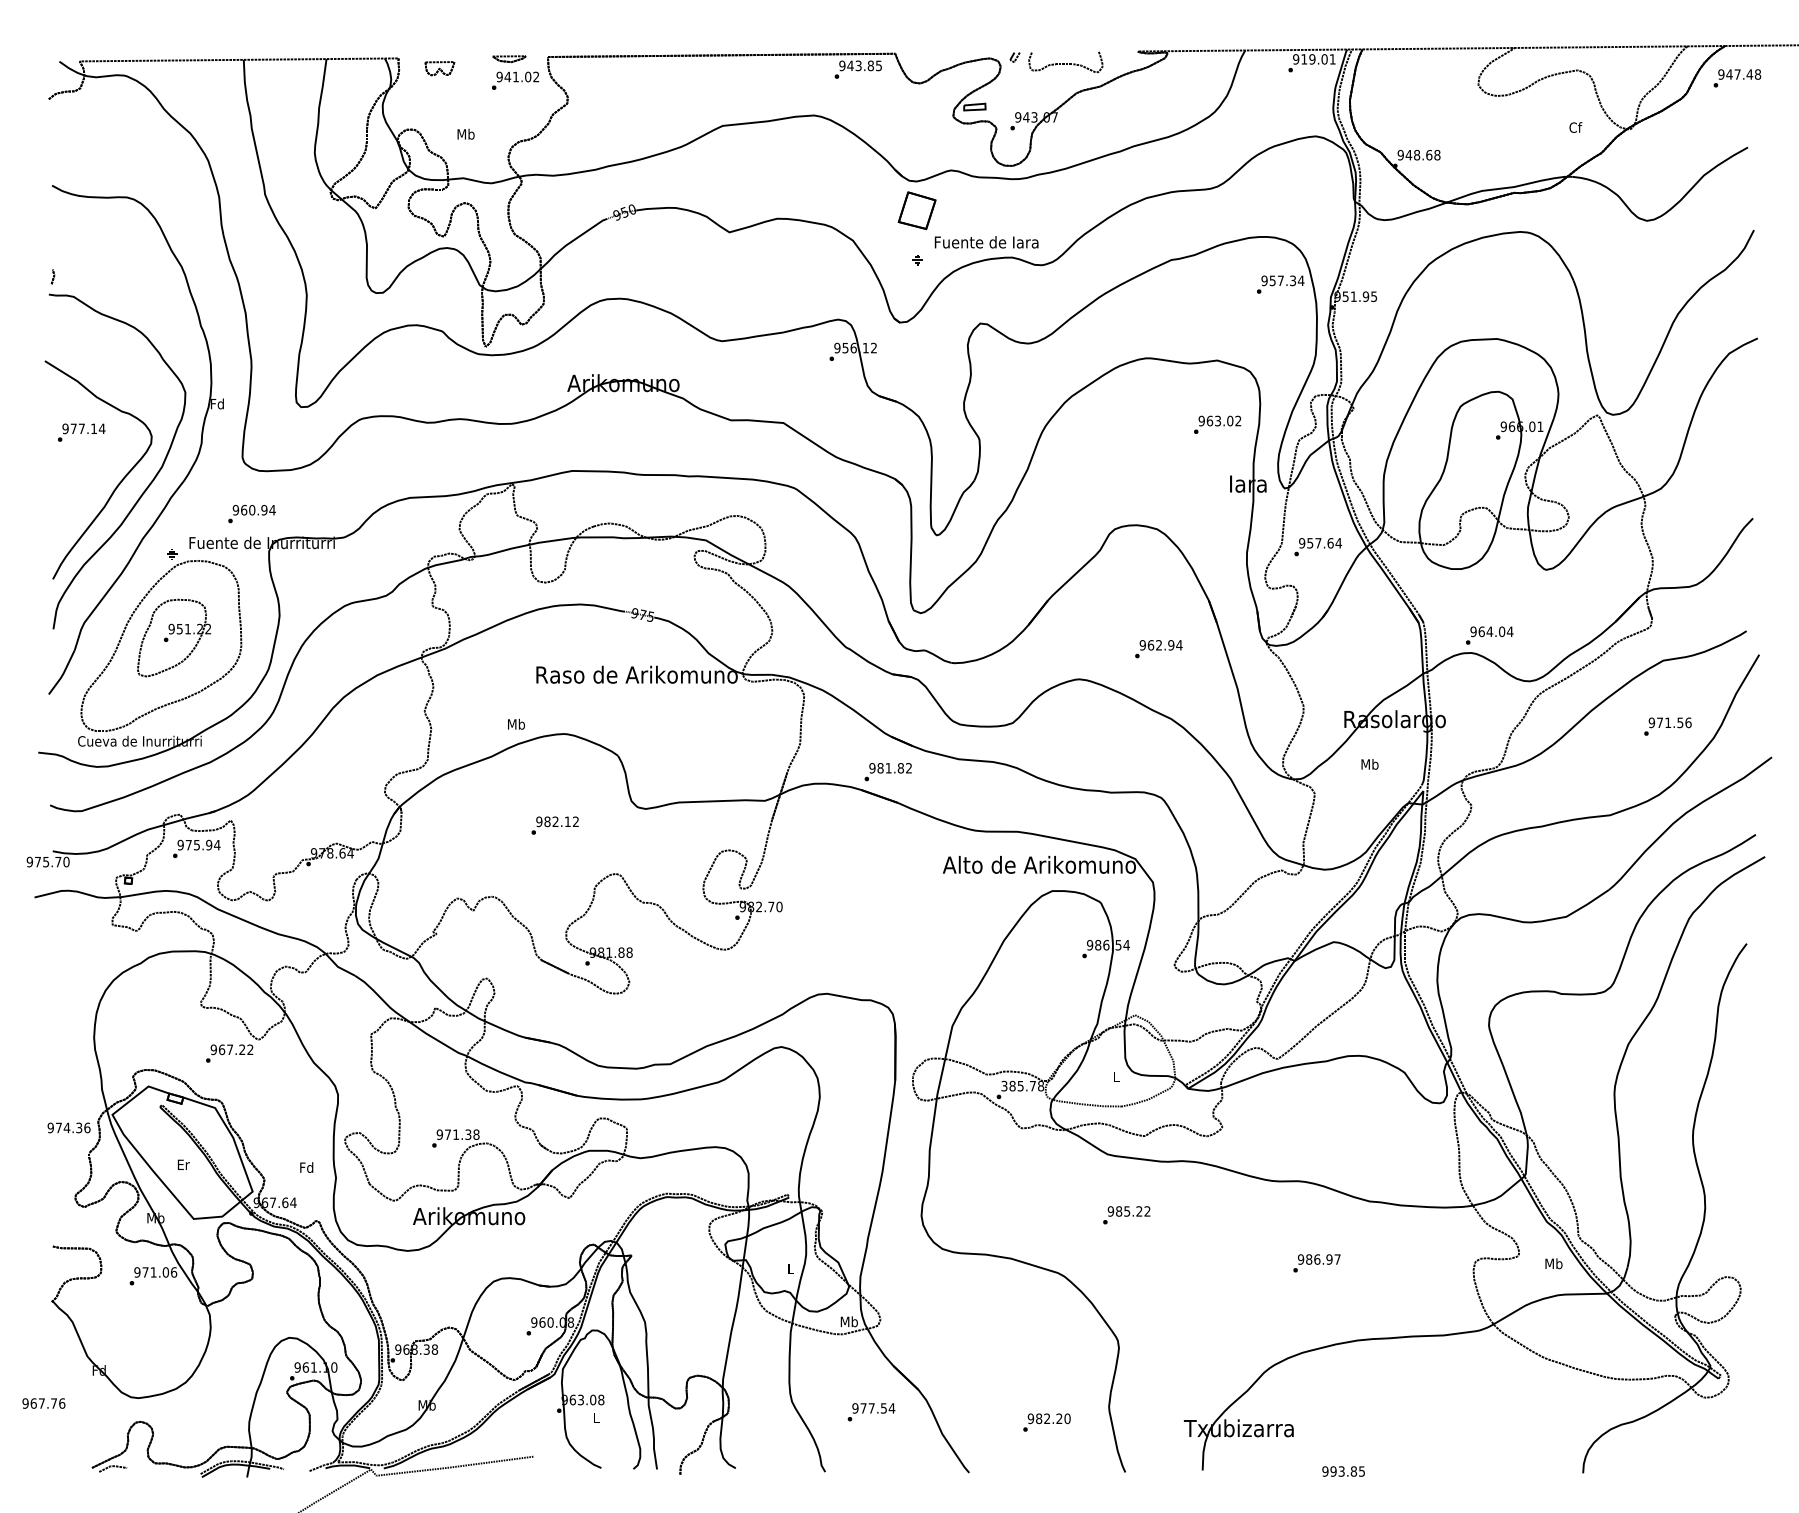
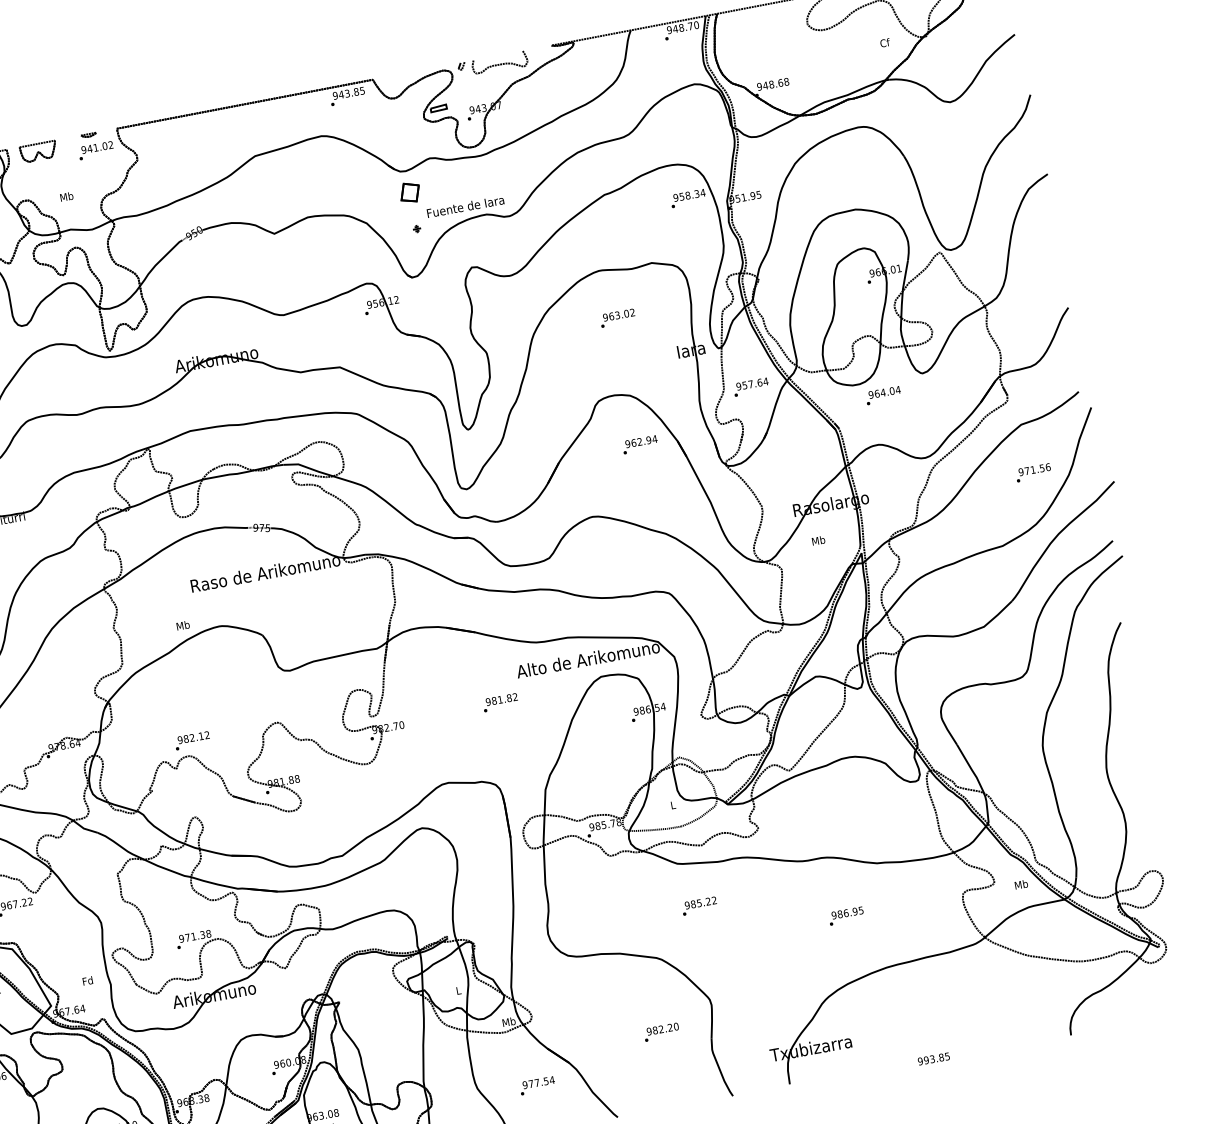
part: (509, 58) -> (88, 135), size x0.62
text: (1317, 59) -> (685, 27), 919.01 -> 948.70
part: (439, 68) -> (38, 151), size x1.67
part: (917, 210) -> (410, 192), size x0.71
text: (1280, 280) -> (687, 195), 957.34 -> 958.34
text: (1217, 424) -> (617, 317), moved
text: (1489, 635) -> (883, 395), moved
text: (1158, 649) -> (639, 445), moved
text: (887, 772) -> (500, 703), moved
text: (554, 825) -> (191, 740), moved
text: (1004, 1086) -> (592, 827), 385.78 -> 985.78
text: (1337, 1259) -> (861, 910), 986.97 -> 986.95
text: (1046, 1422) -> (661, 1032), moved
text: (1343, 1471) -> (933, 1058), moved

